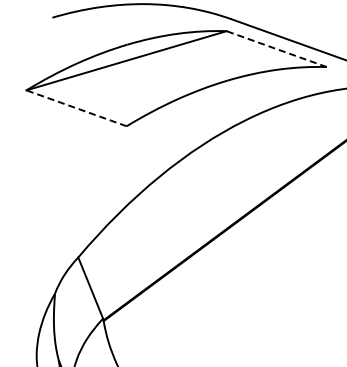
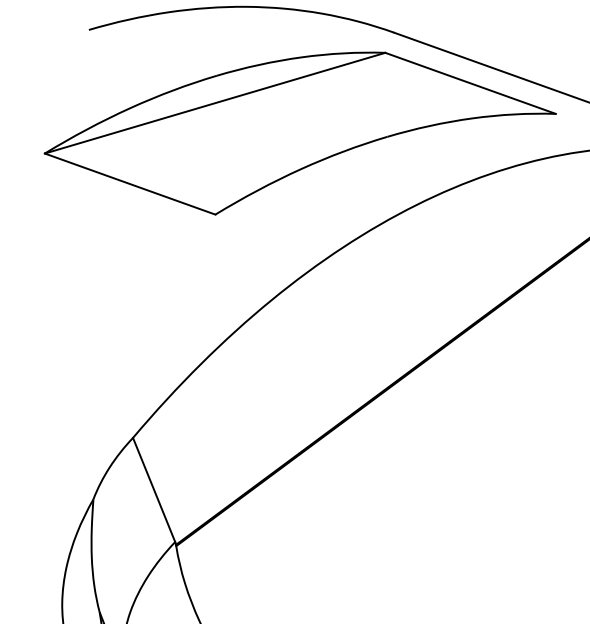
line: (276, 48) -> (470, 82), dashed -> solid
line: (76, 108) -> (129, 184), dashed -> solid

